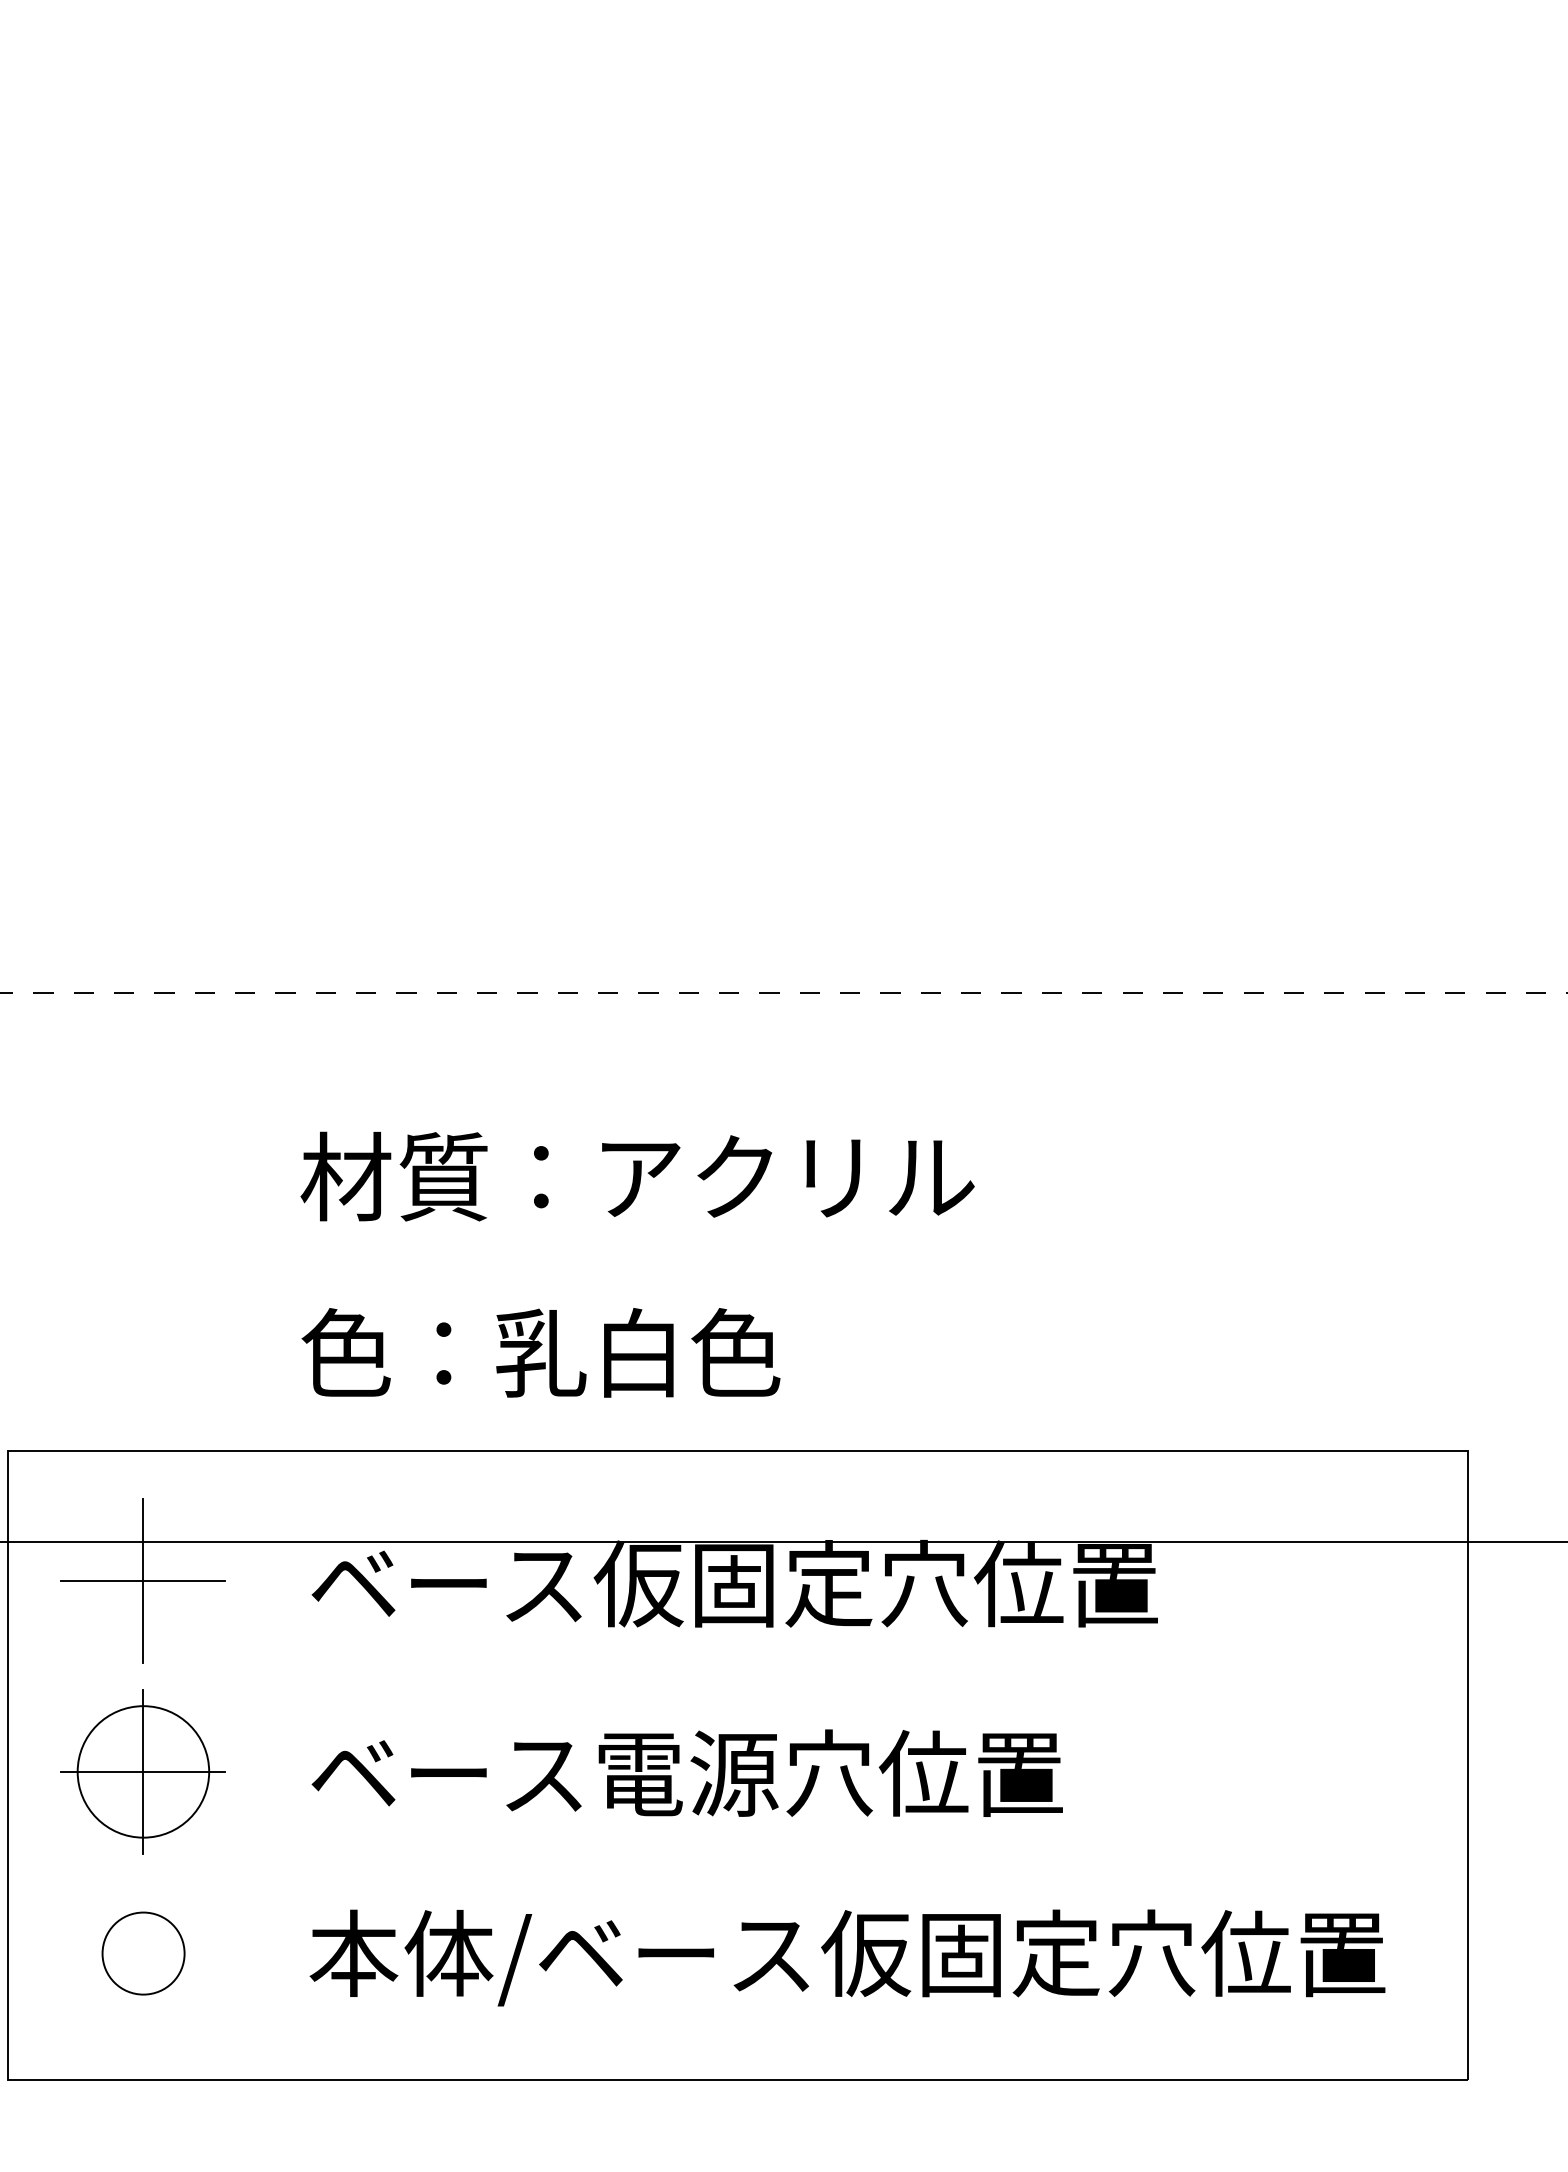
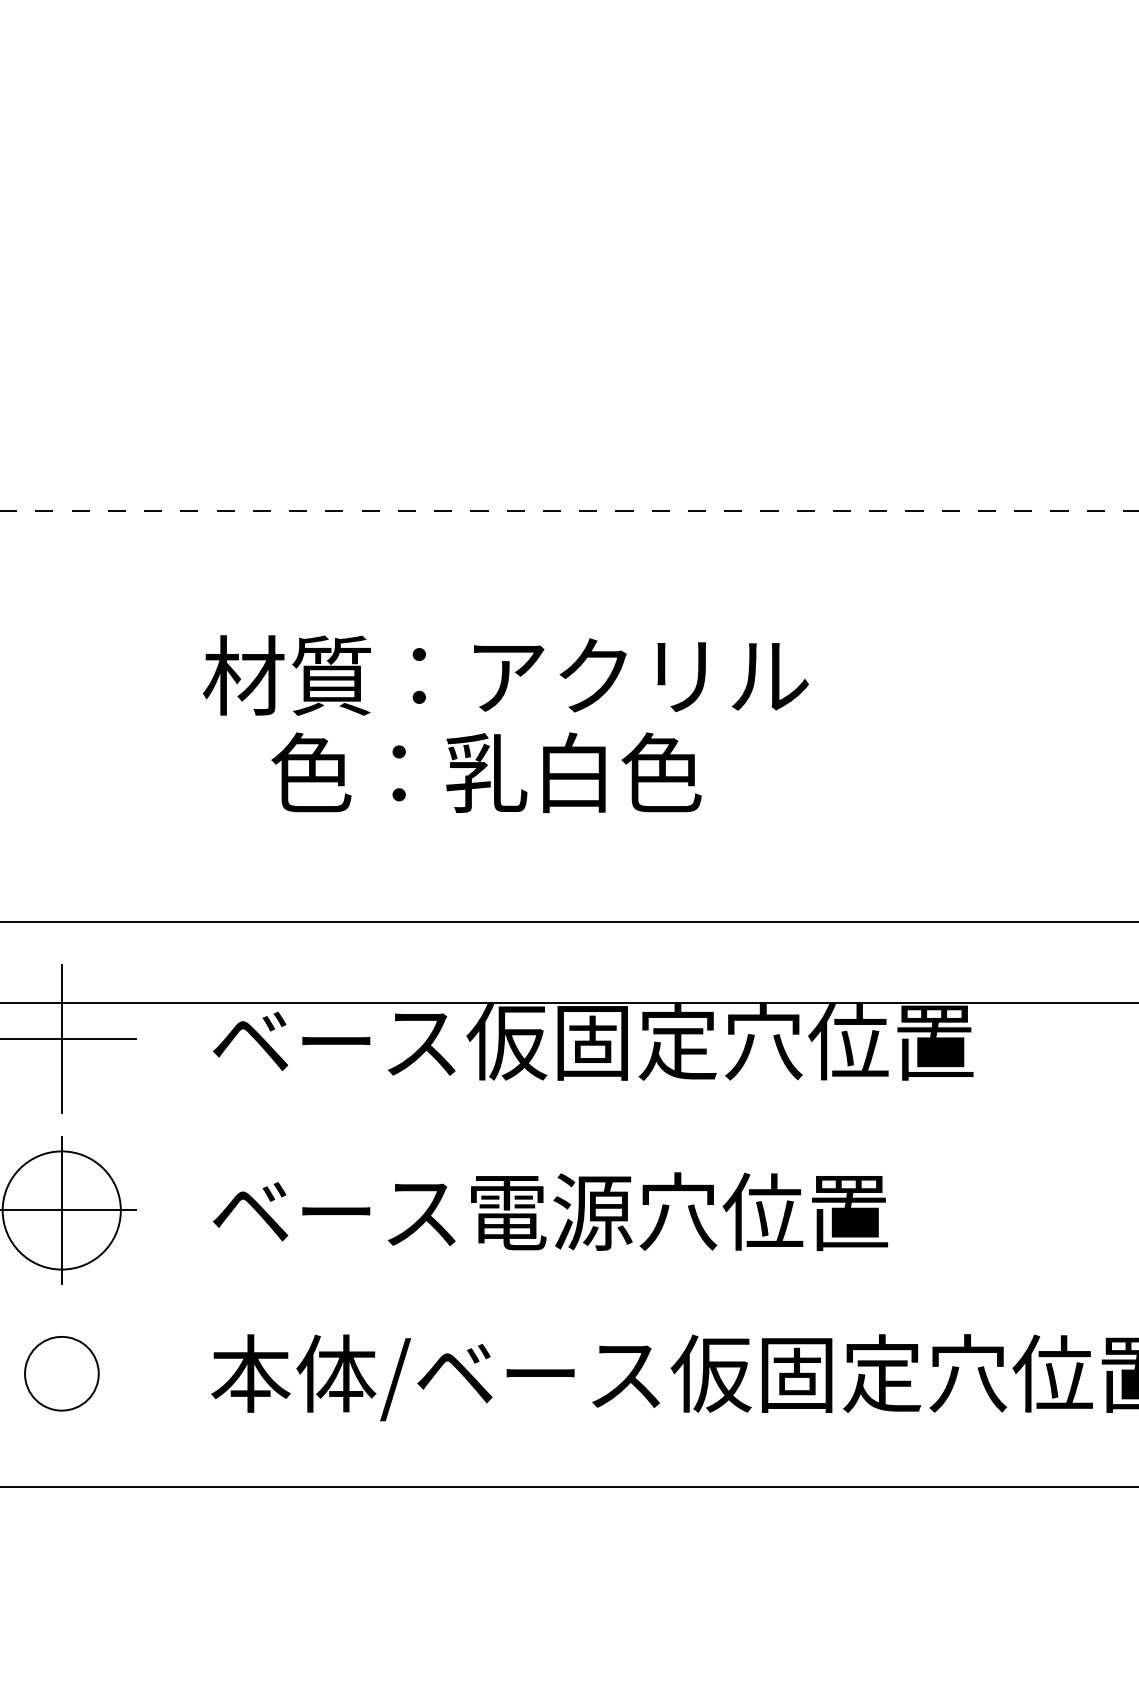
text: (540, 1352) -> (486, 772), moved

